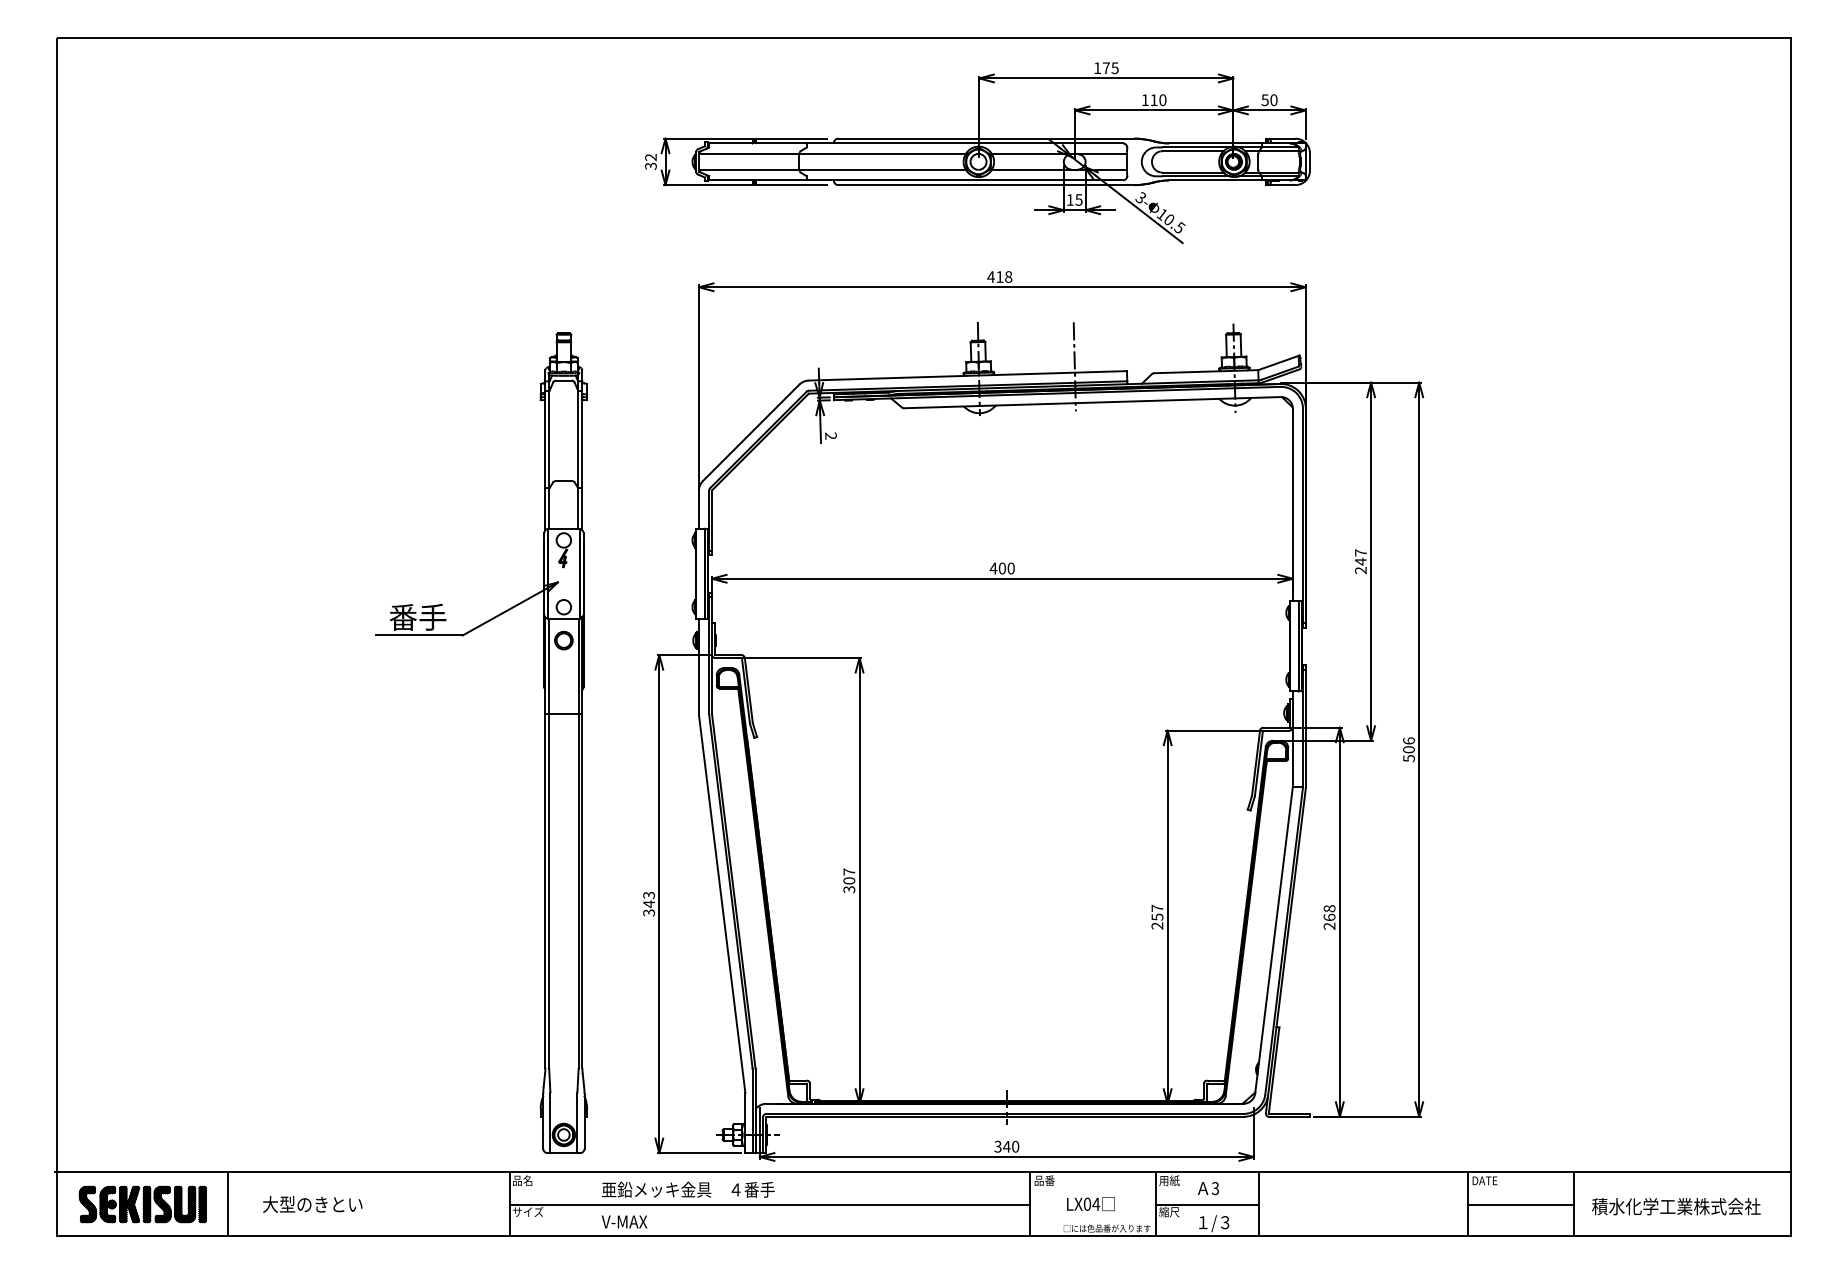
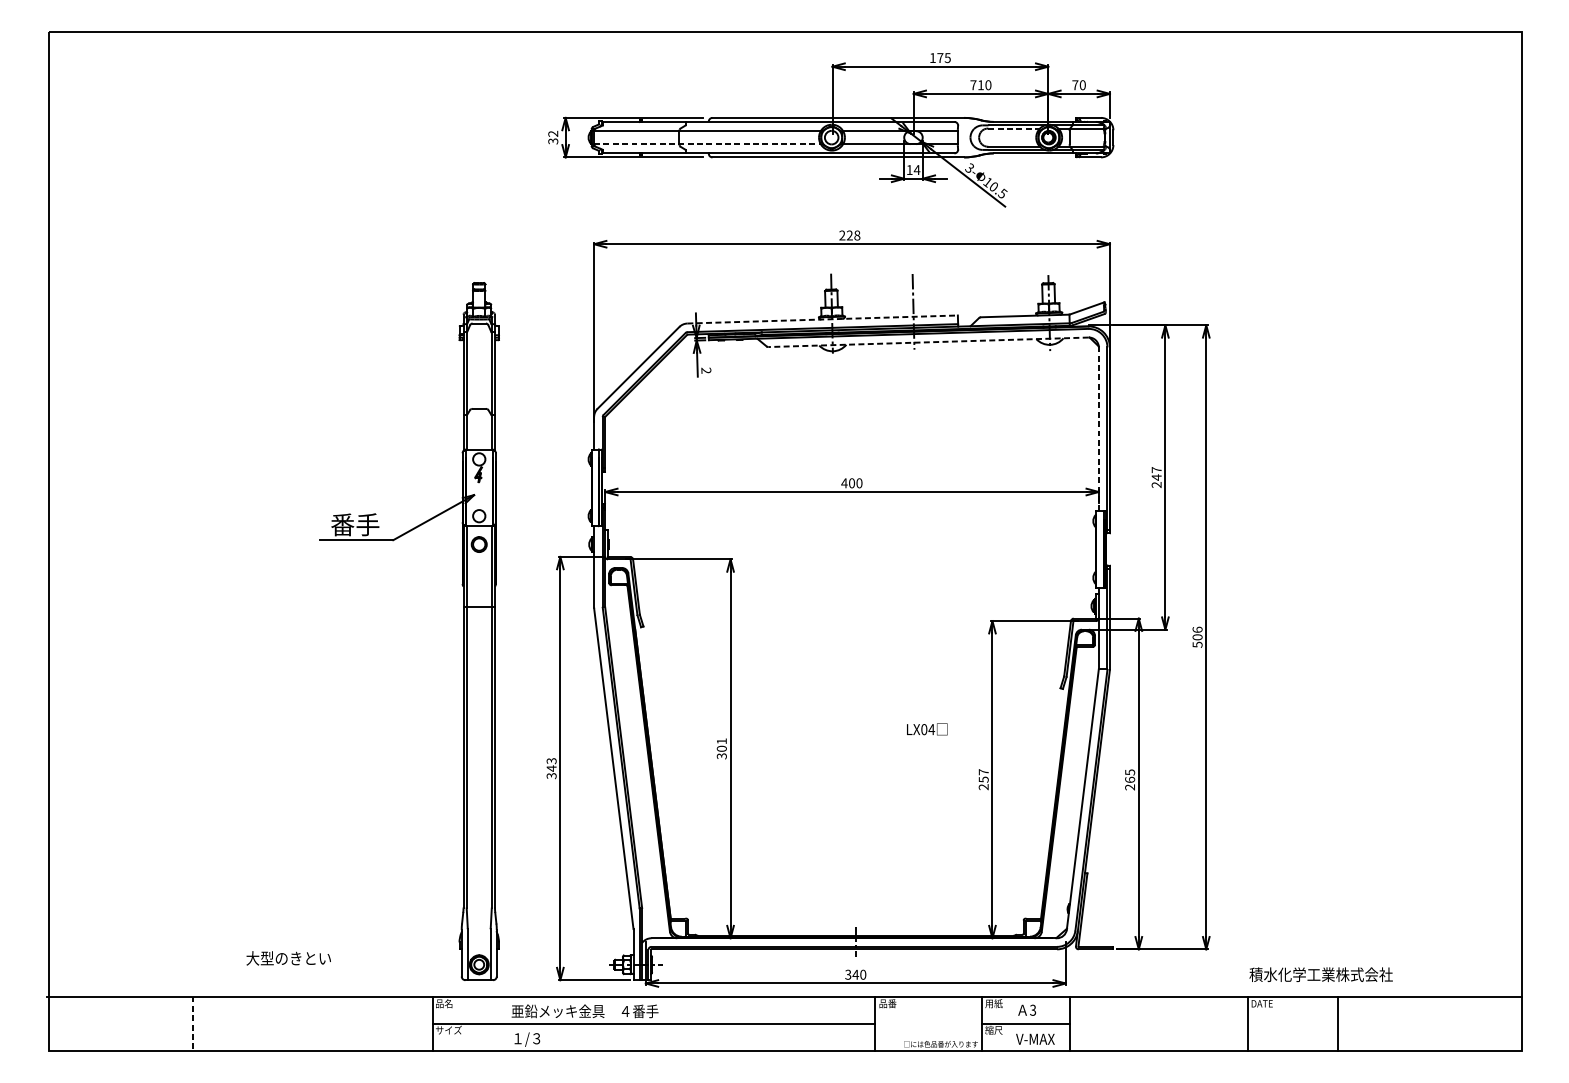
text: (1144, 99) -> (972, 84), 110 -> 710
text: (1264, 100) -> (1074, 85), 50 -> 70
line: (1193, 151) -> (1014, 128), solid -> dashed
line: (832, 169) -> (707, 144), solid -> dashed
text: (1078, 199) -> (916, 169), 15 -> 14
text: (995, 276) -> (846, 235), 418 -> 228
line: (968, 375) -> (823, 319), solid -> dashed
line: (1092, 402) -> (928, 342), solid -> dashed
line: (1292, 504) -> (1098, 428), solid -> dashed
text: (849, 871) -> (722, 740), 307 -> 301
text: (1329, 908) -> (1130, 772), 268 -> 265
part: (142, 1204) -> (121, 1023), removed
line: (227, 1204) -> (193, 1023), solid -> dashed
text: (312, 1204) -> (288, 958), moved
text: (1090, 1204) -> (926, 729), moved
line: (1520, 1204) -> (1292, 1023), removed
text: (1676, 1206) -> (1321, 974), moved
text: (624, 1222) -> (530, 1039), V-MAX -> １/３
text: (1217, 1223) -> (1034, 1040), １/３ -> V-MAX

